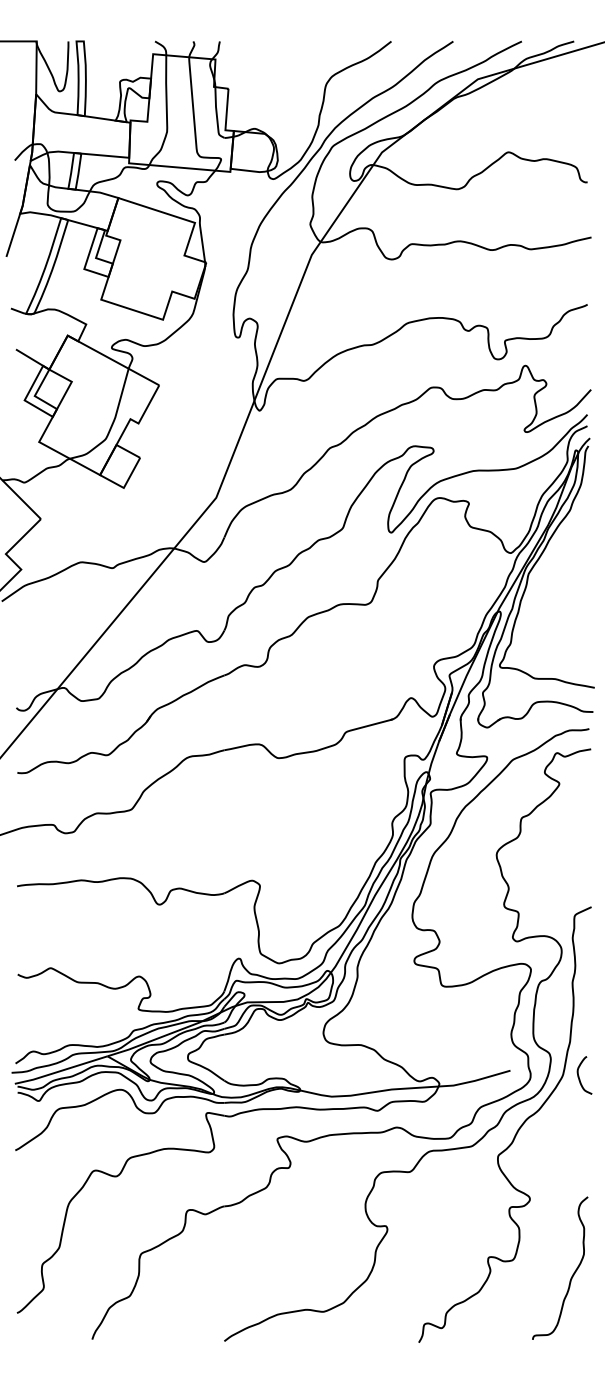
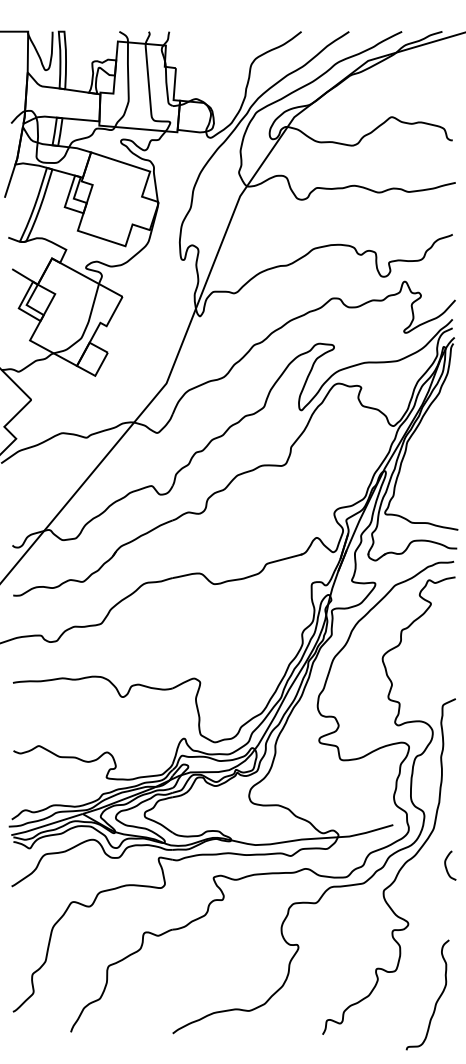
curve: (579, 1075) -> (446, 865), moved
curve: (572, 1274) -> (437, 999), moved

